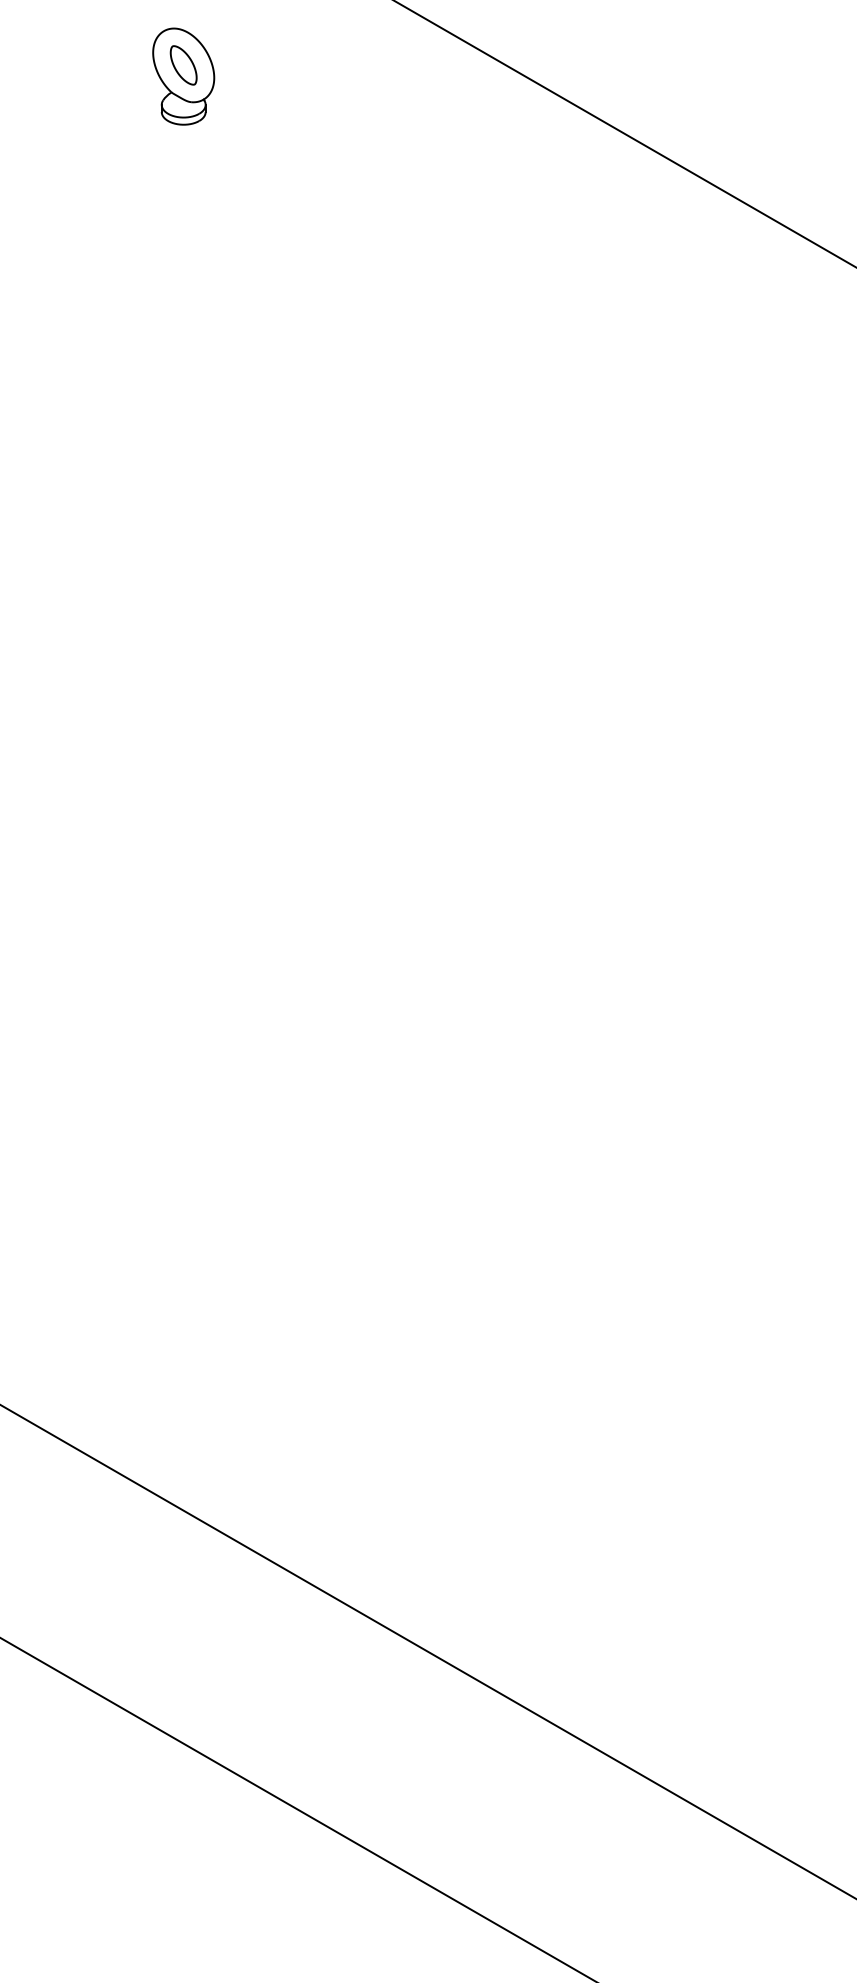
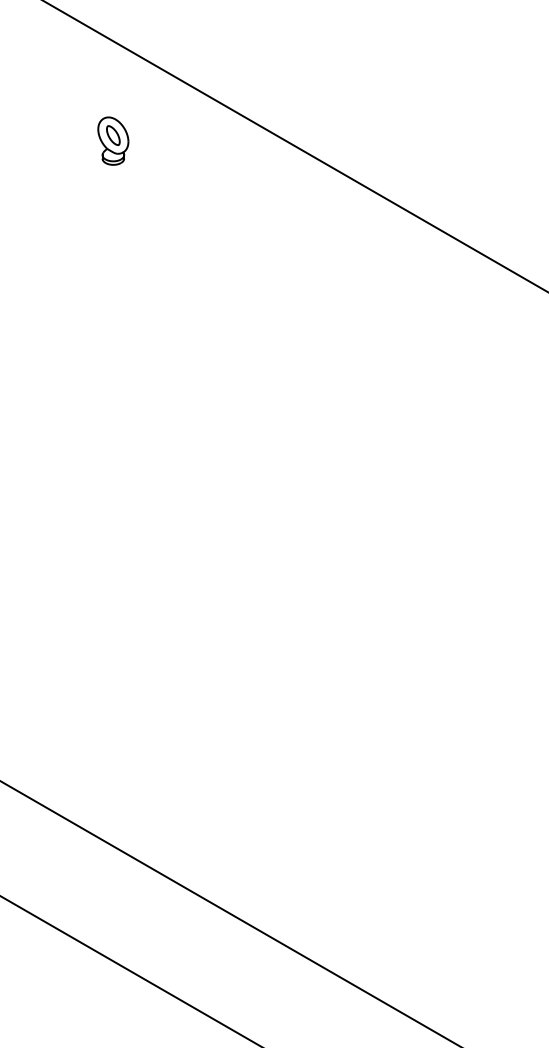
part: (183, 75) -> (113, 140), moved

